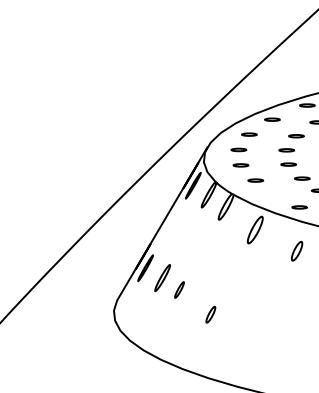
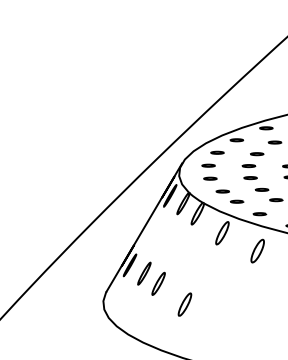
part: (273, 192) -> (237, 201), added
part: (296, 250) -> (257, 250), size x1.43
part: (179, 289) -> (158, 283), size x1.67
part: (210, 314) -> (184, 304), size x1.67

